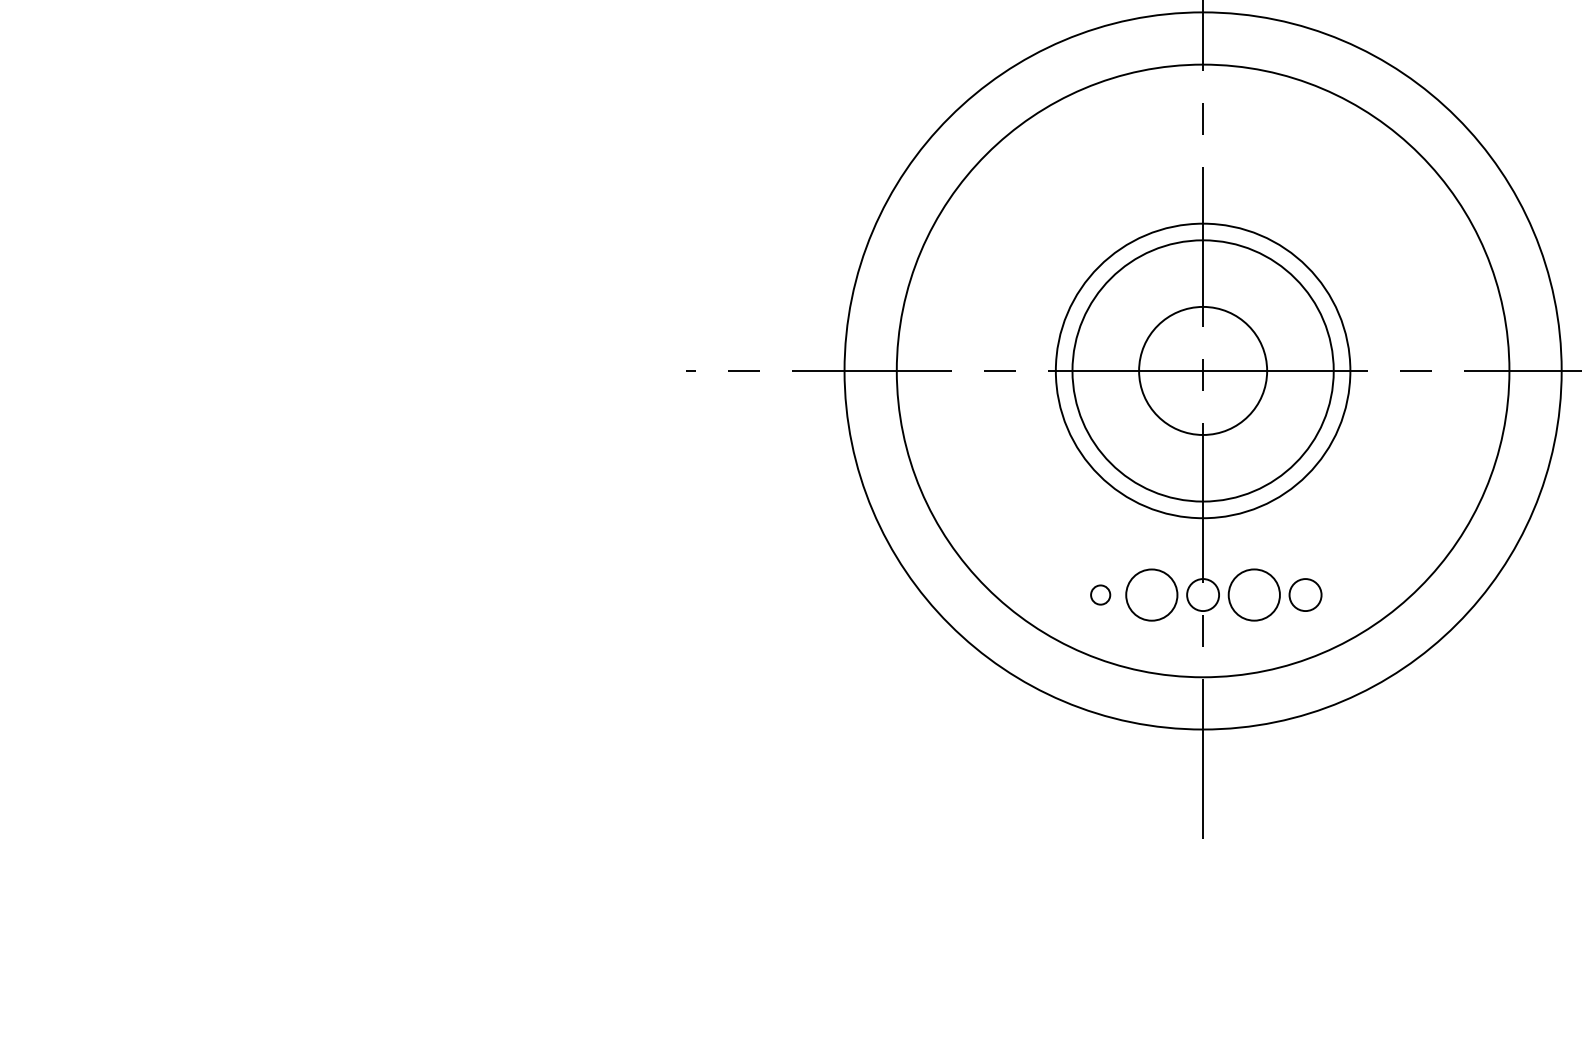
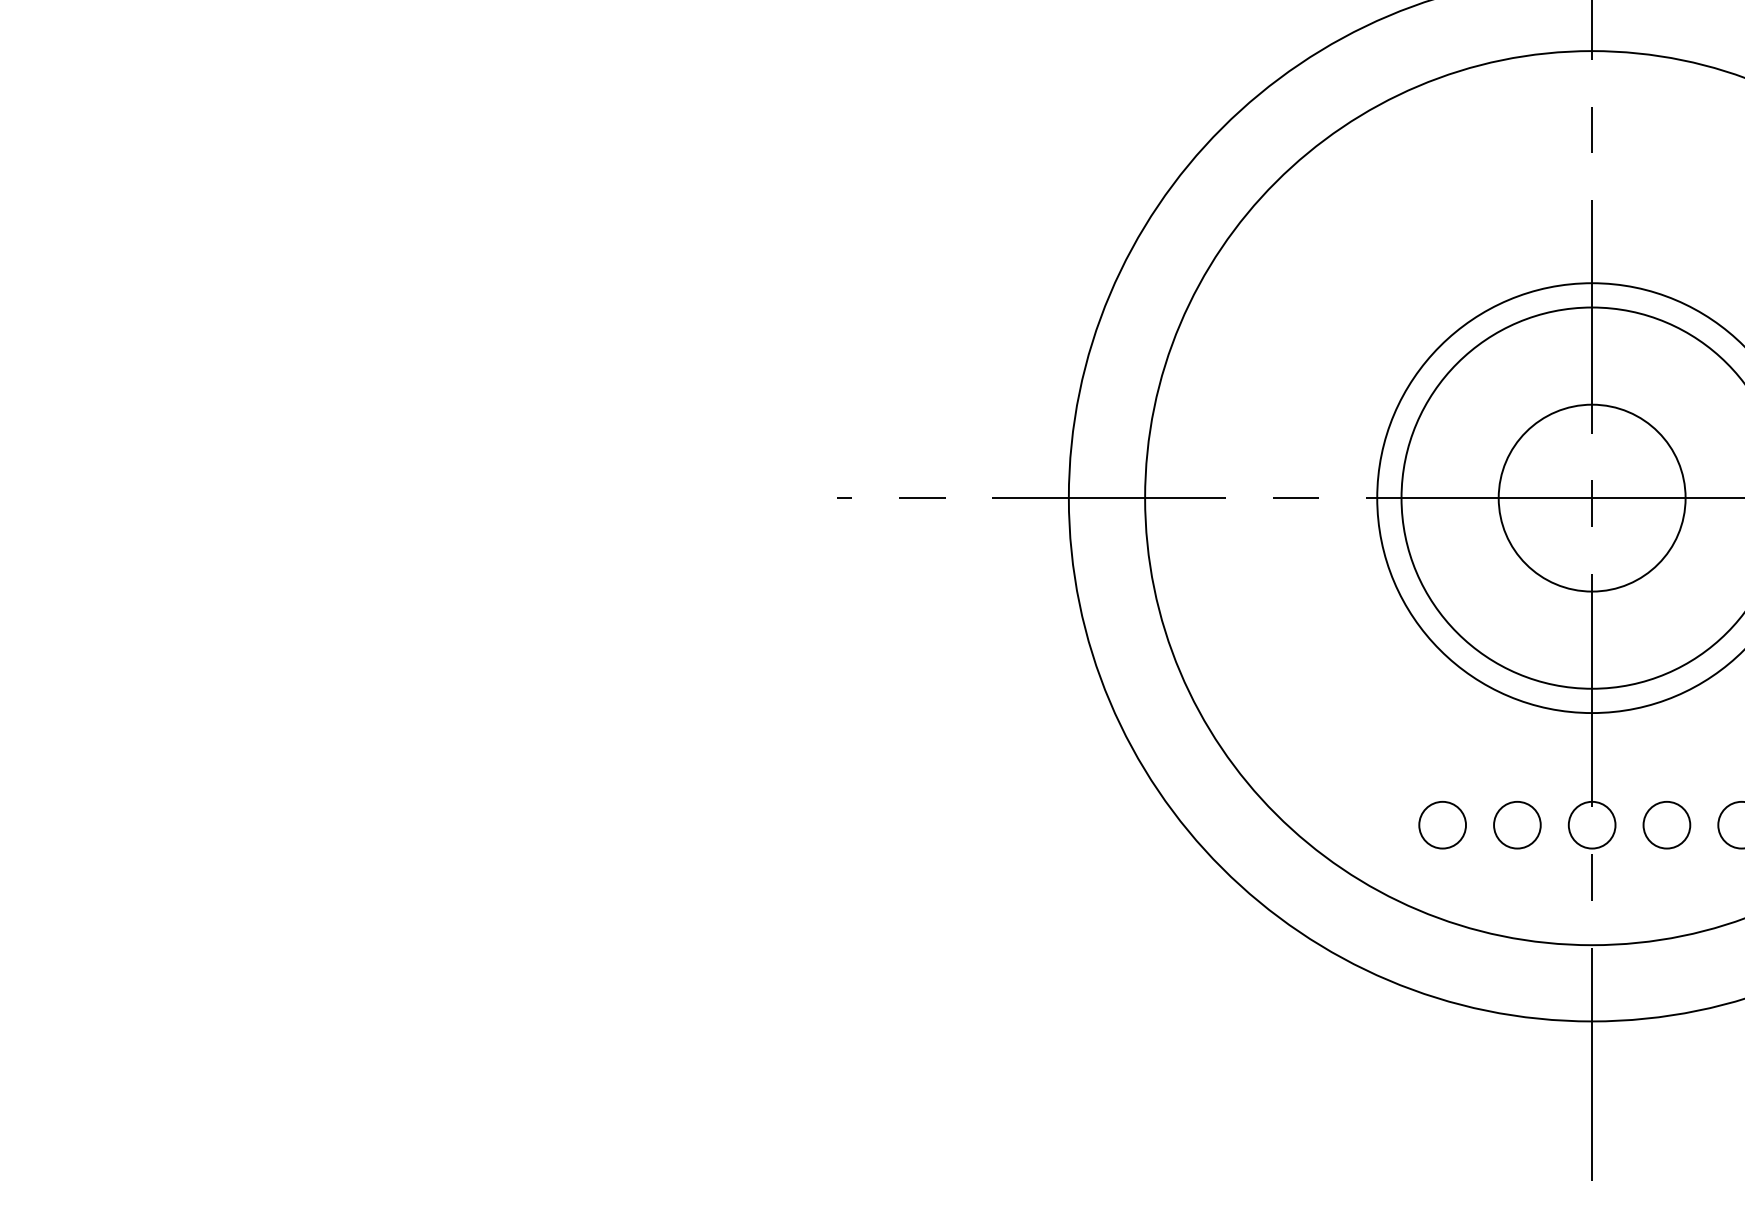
circle: (1151, 594) -> (1516, 824), size x0.62
circle: (1100, 595) -> (1442, 825), size x1.67
circle: (1254, 595) -> (1667, 825), size x0.62

